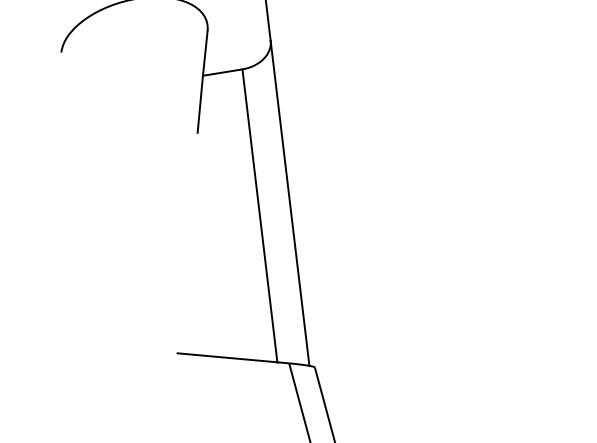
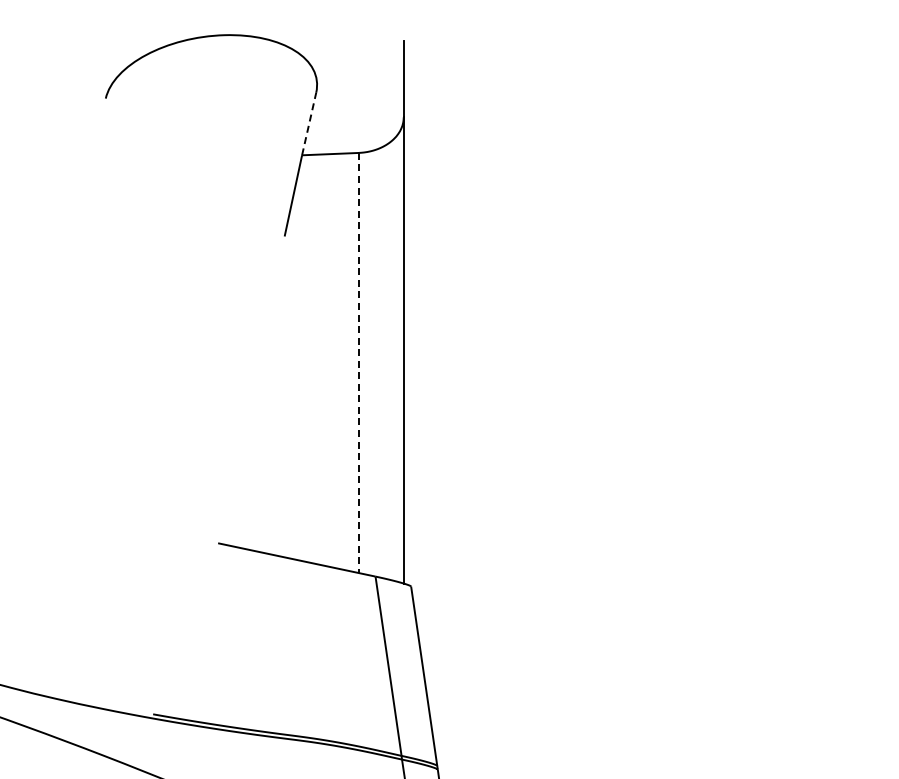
line: (205, 52) -> (309, 123), solid -> dashed
line: (260, 216) -> (359, 363), solid -> dashed

